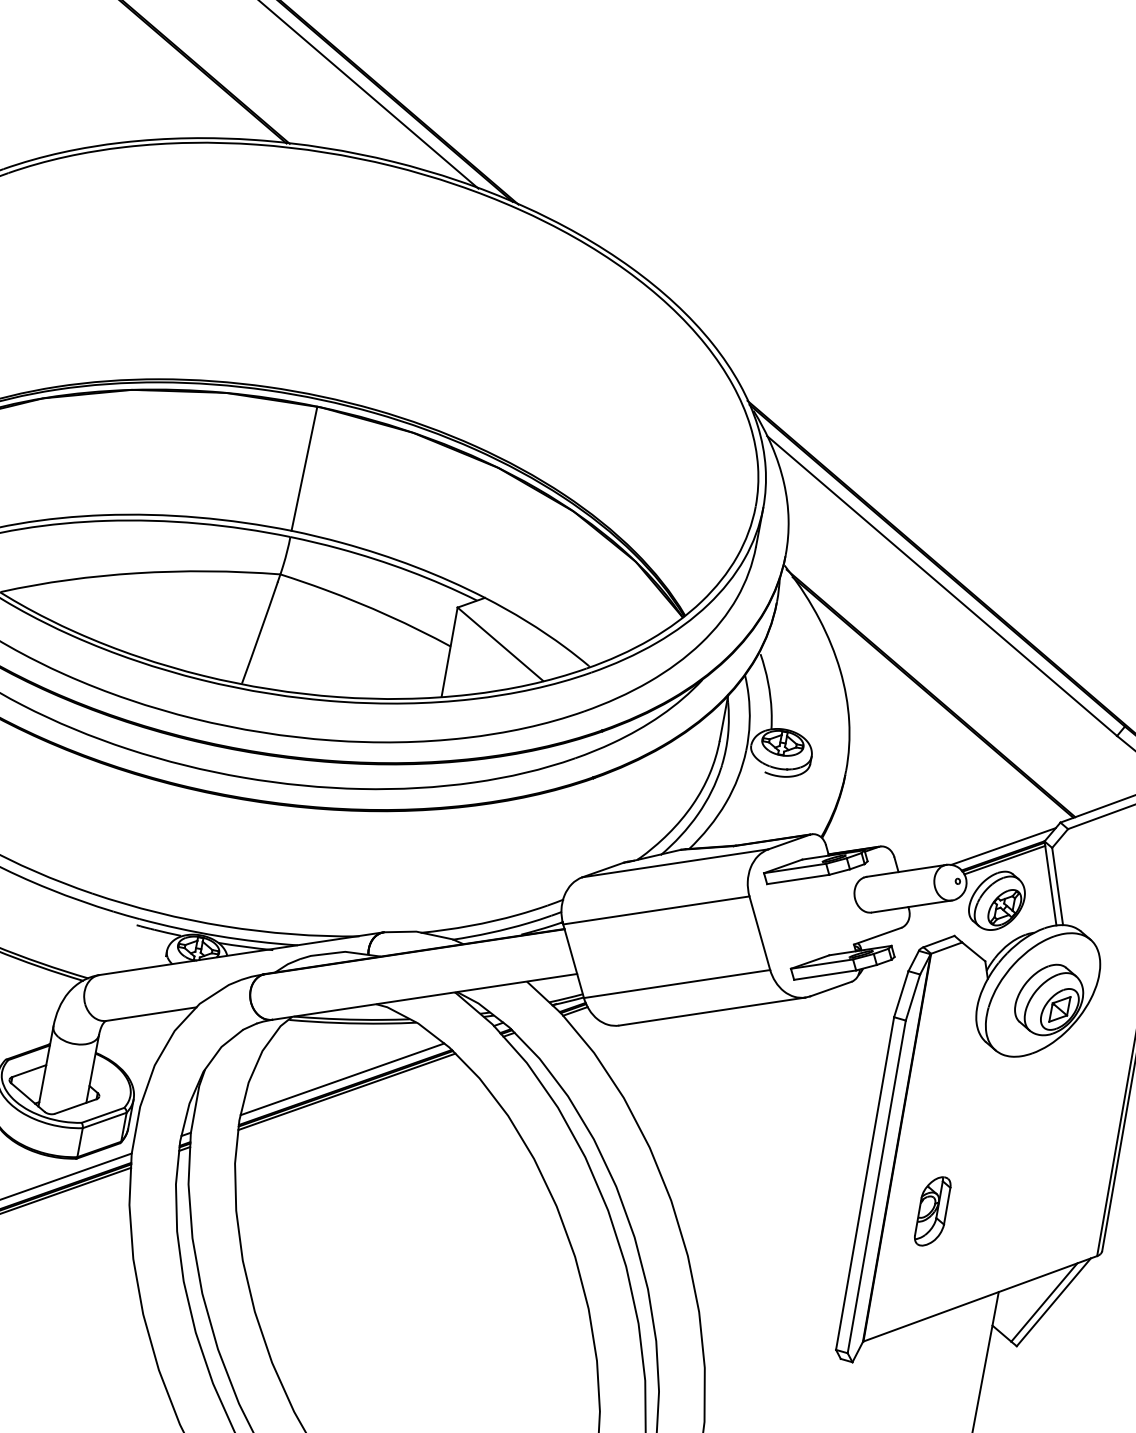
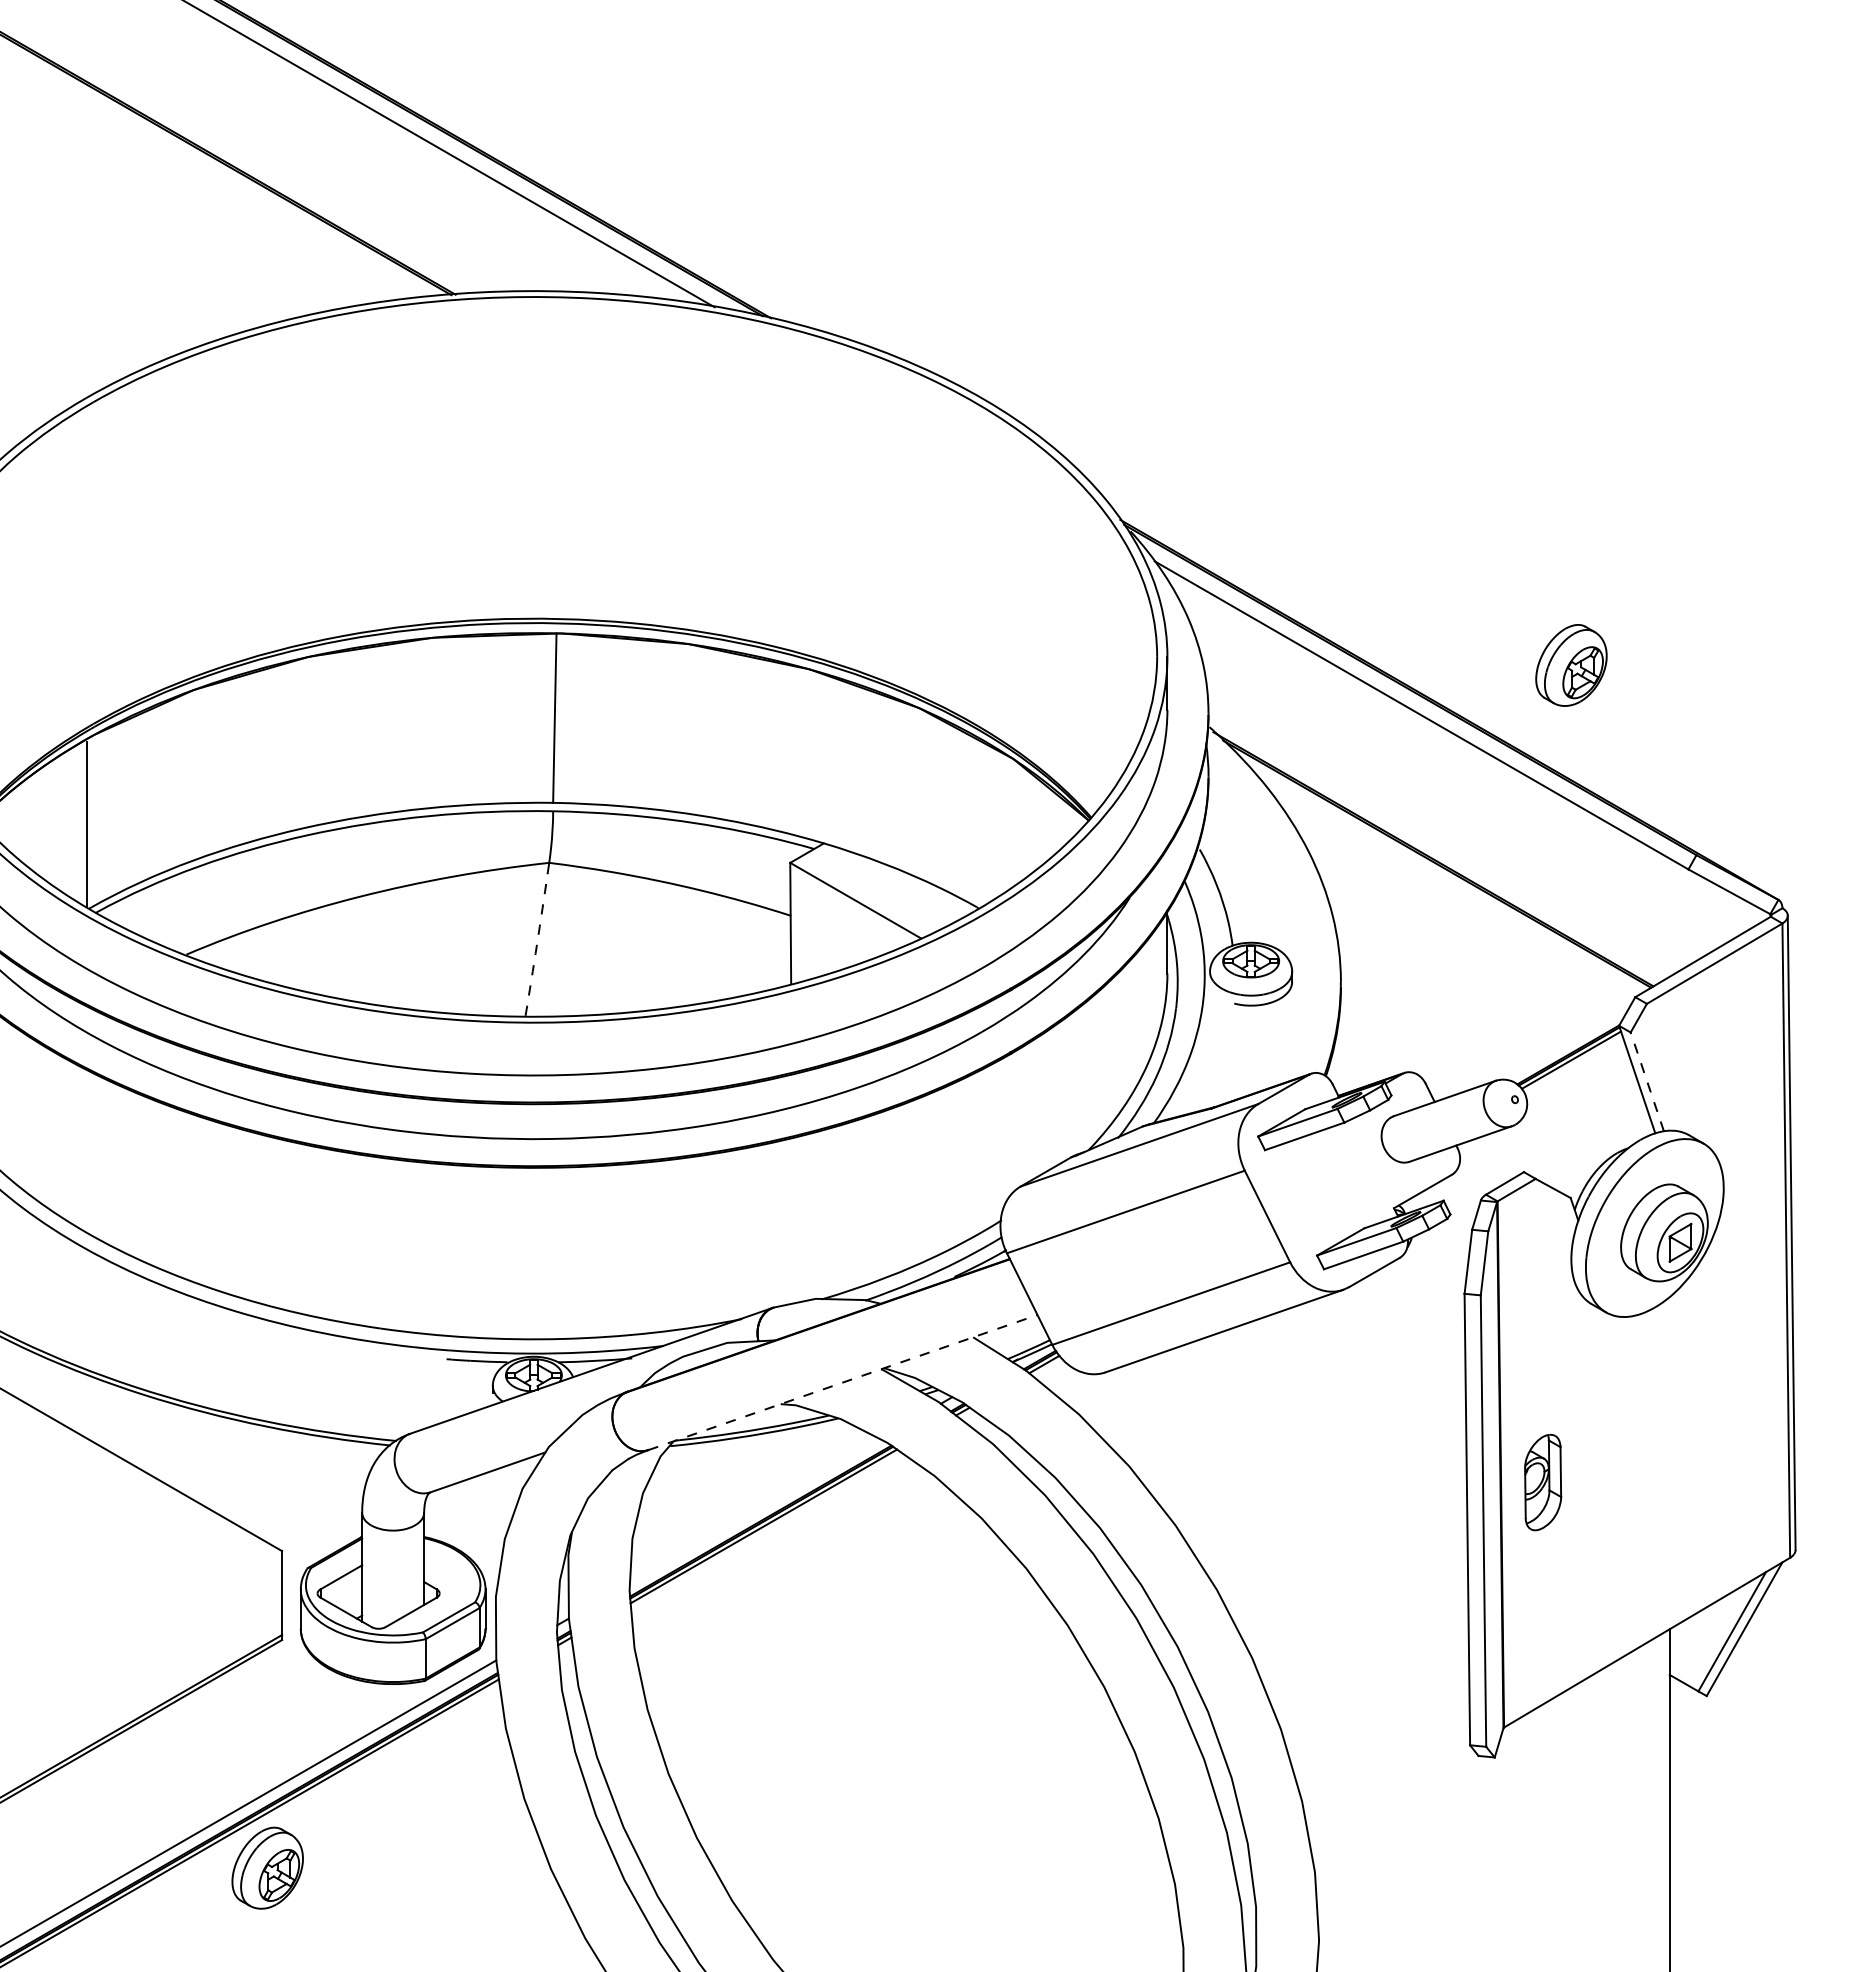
arc: (260, 632) -> (537, 944), solid -> dashed
line: (1003, 846) -> (1566, 1042), removed
line: (1057, 886) -> (1647, 1081), solid -> dashed
part: (997, 900) -> (1571, 665), moved
line: (425, 996) -> (843, 1382), solid -> dashed
line: (342, 1079) -> (754, 1511), removed
part: (933, 1211) -> (1543, 1482), moved

